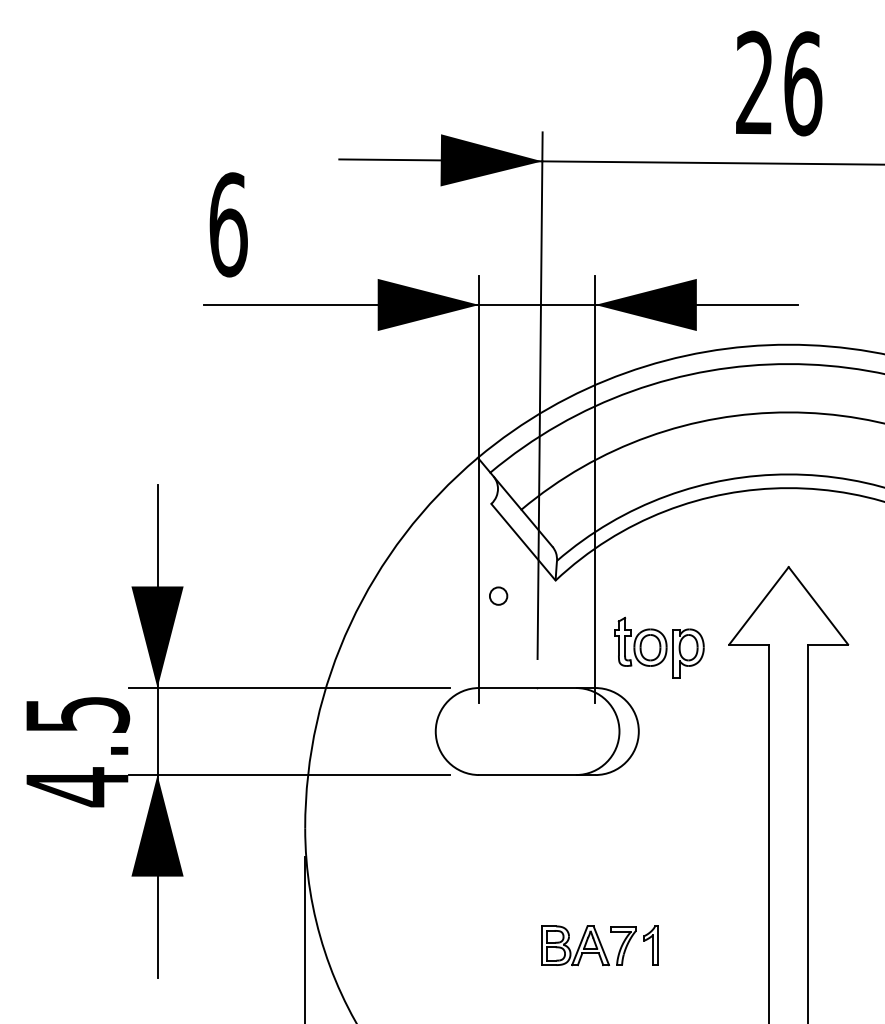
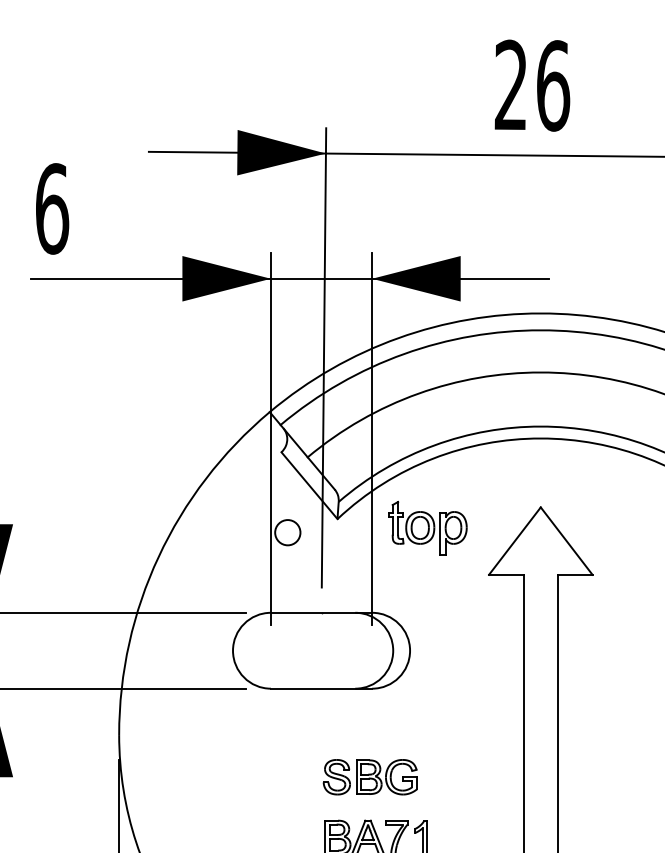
circle: (498, 595) -> (287, 532), size x1.67
part: (659, 647) -> (428, 527), moved
part: (592, 876) -> (369, 777), added

